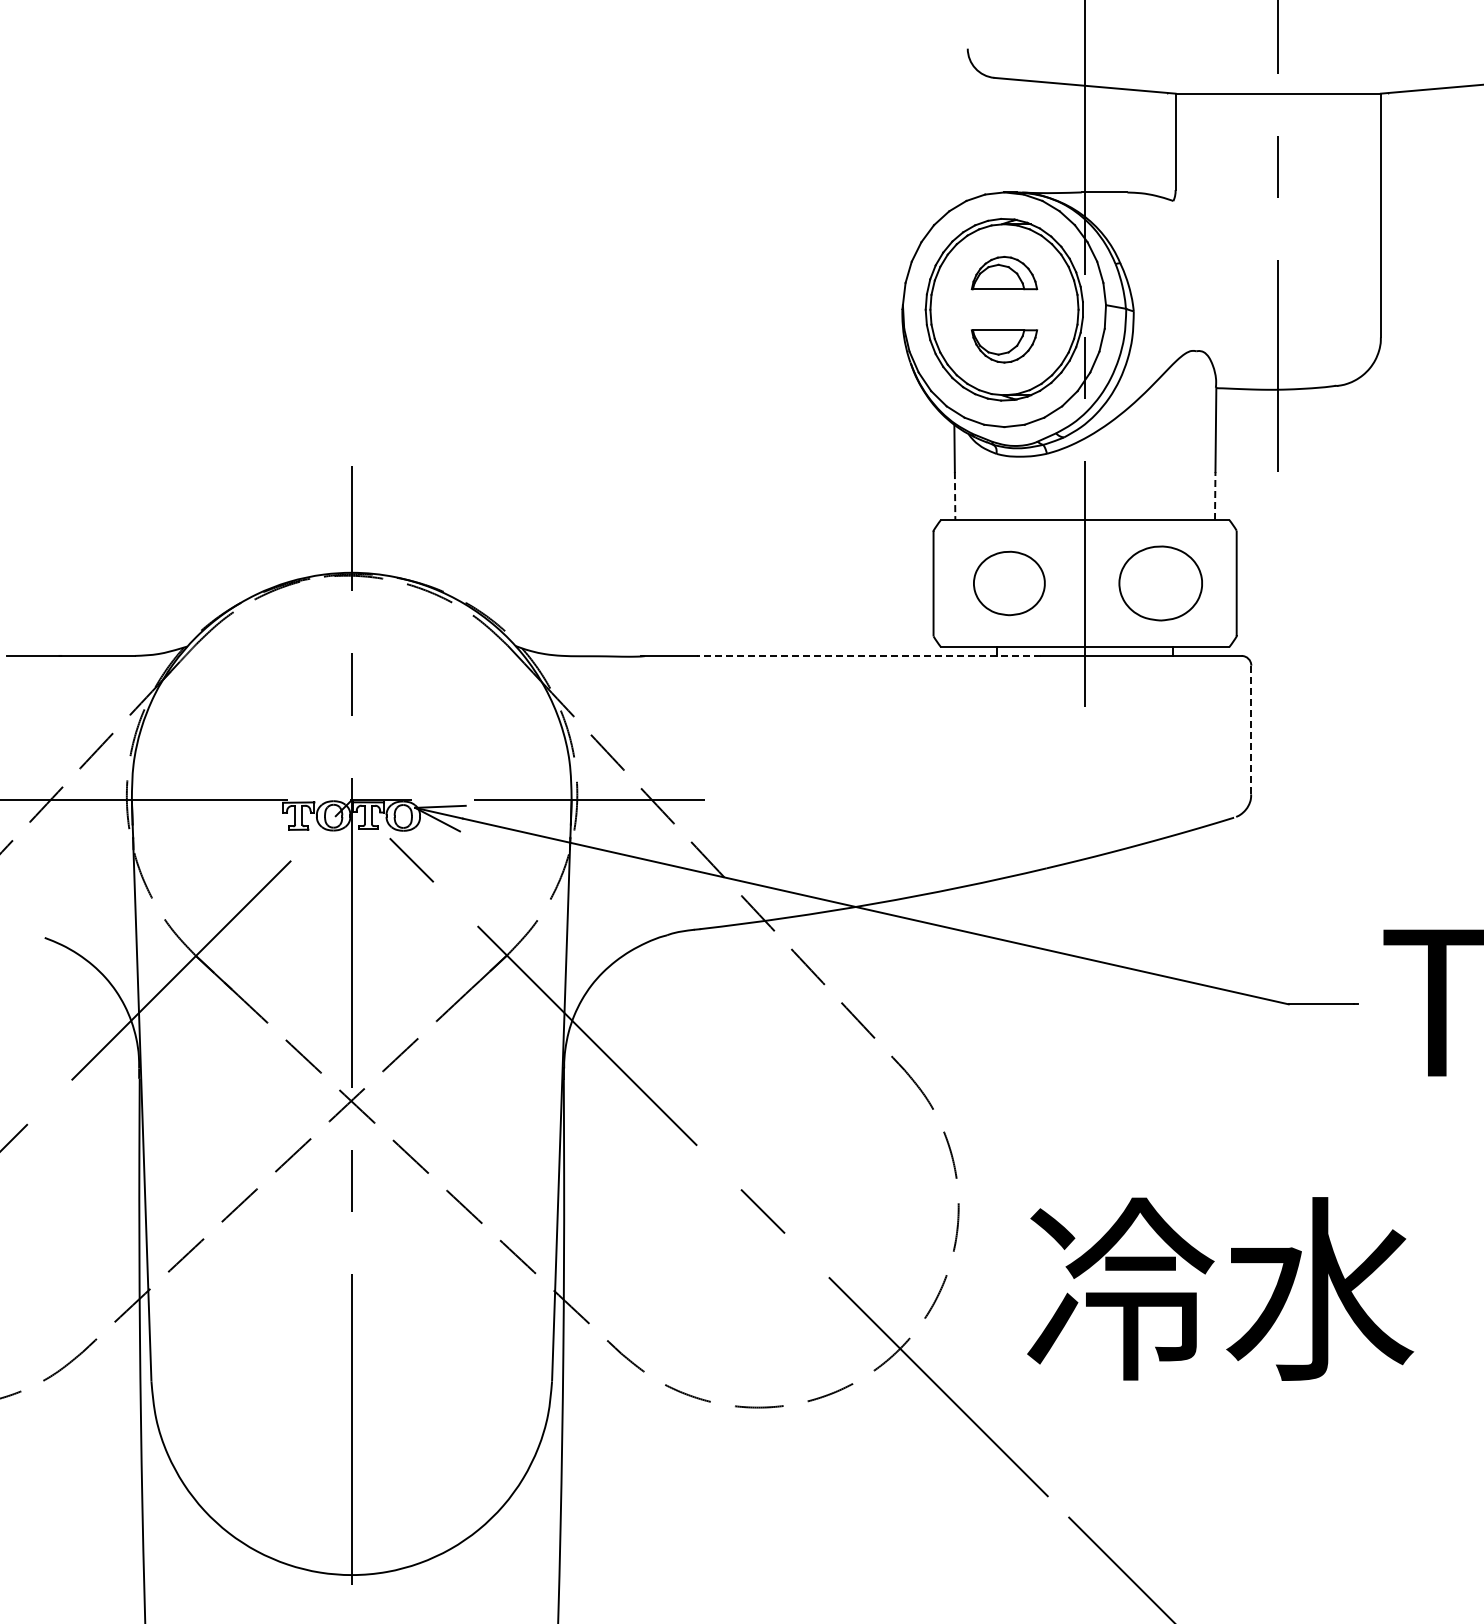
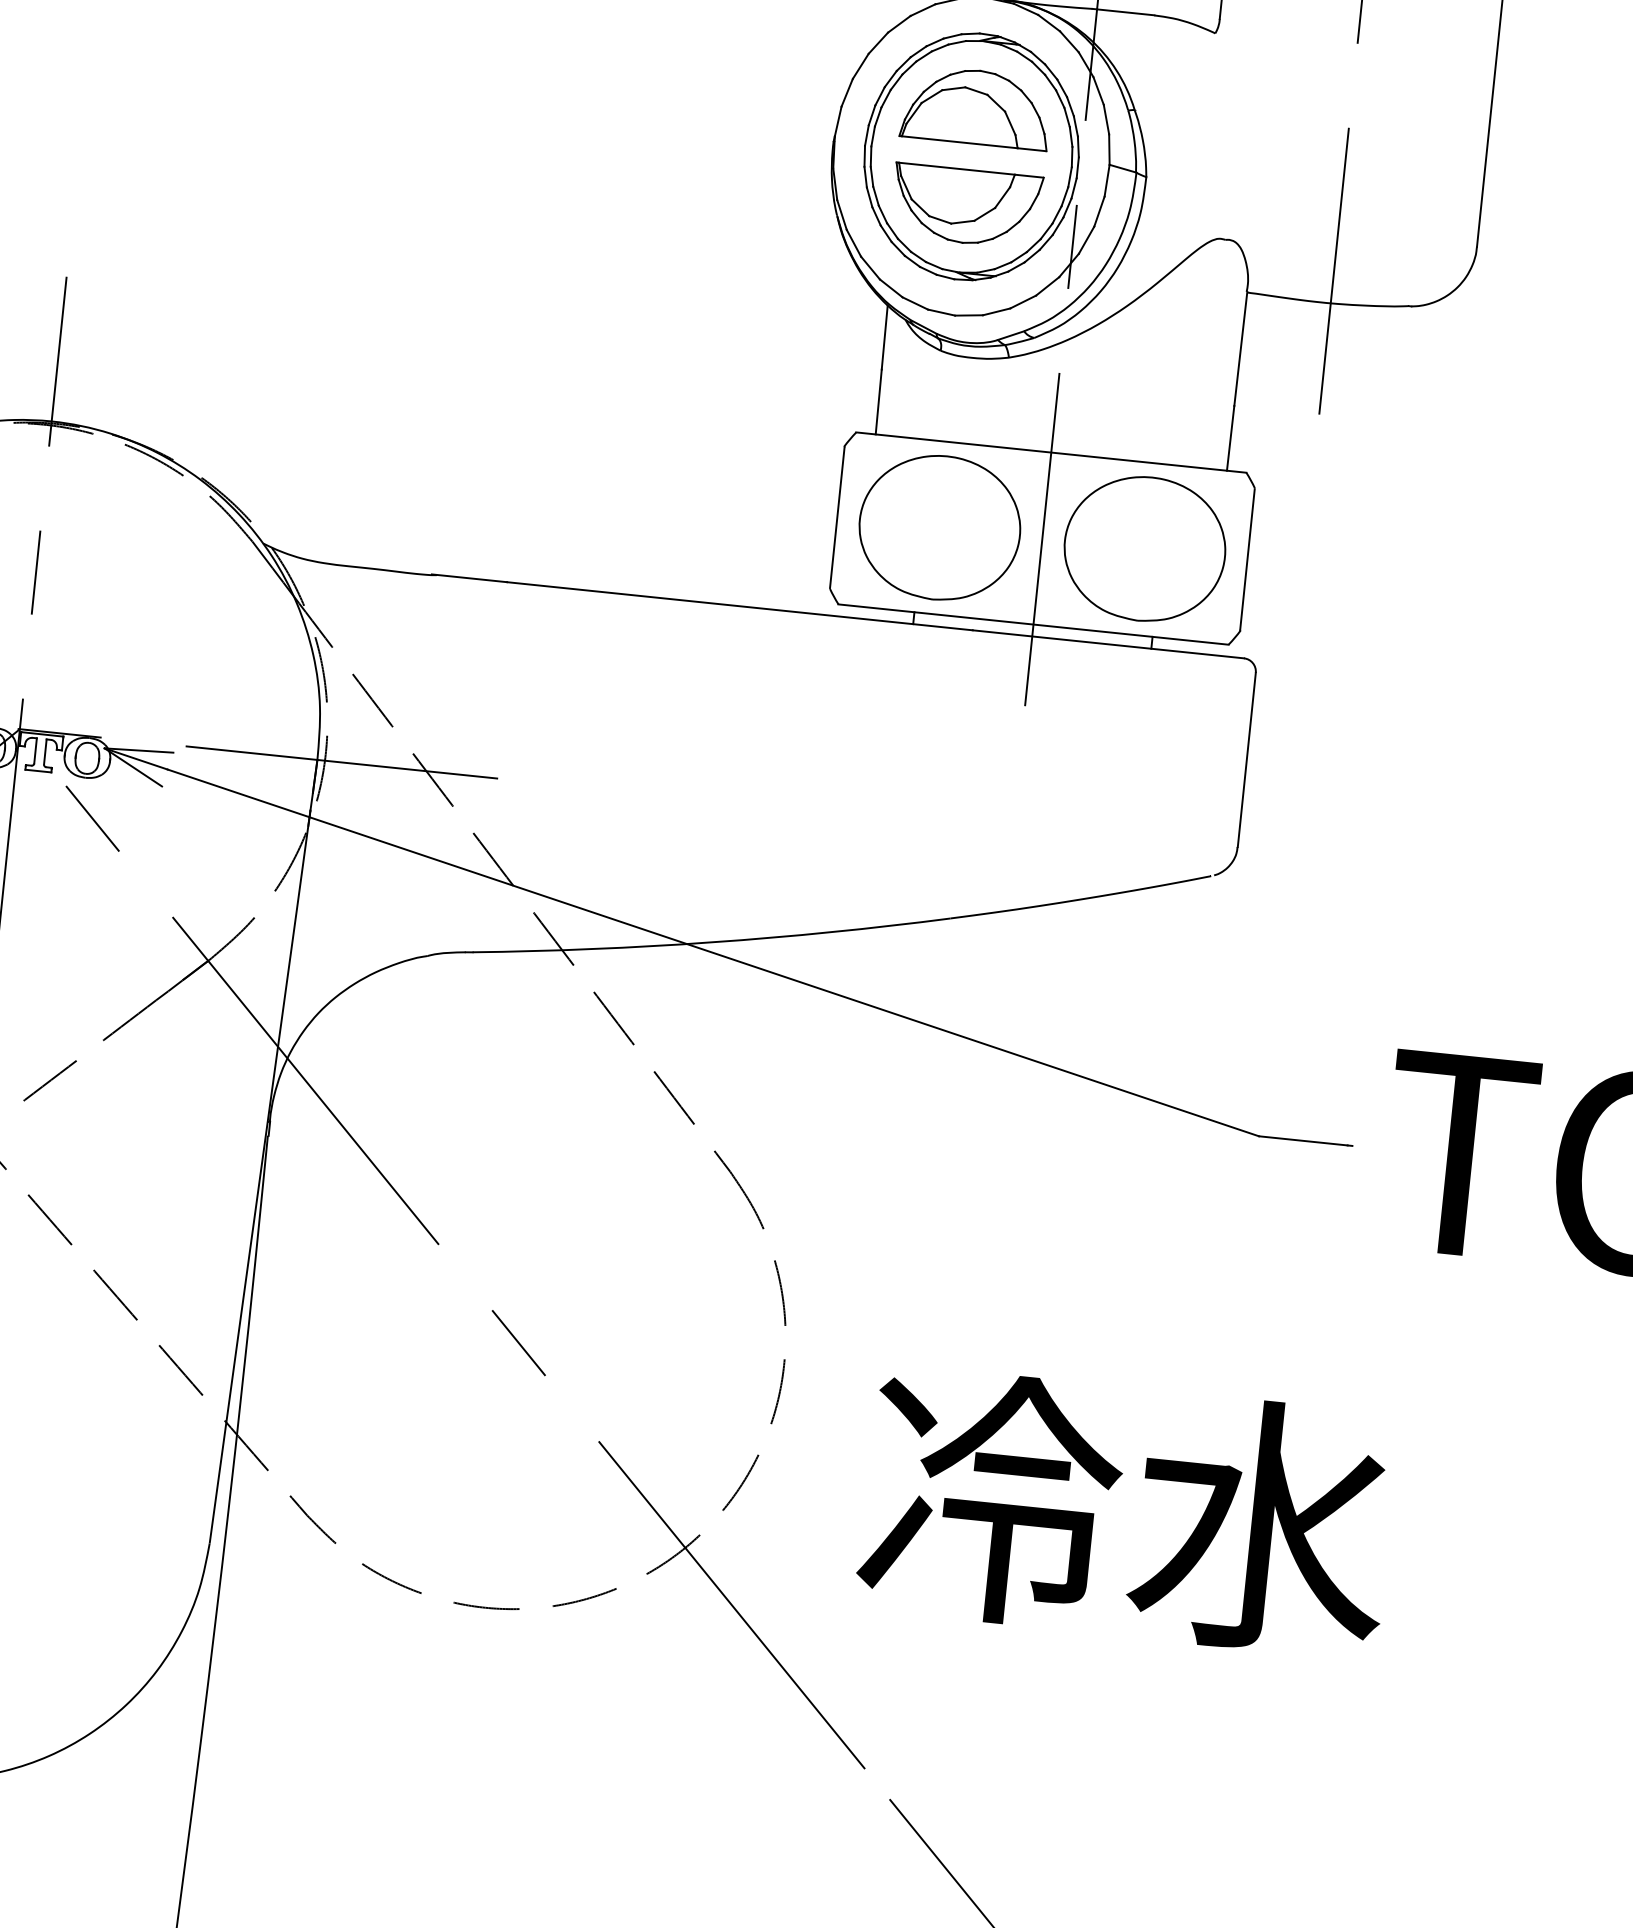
part: (1004, 272) -> (976, 106), size x1.67
part: (1004, 346) -> (966, 206), size x1.67
line: (955, 496) -> (879, 402), dashed -> solid
line: (1215, 496) -> (1230, 439), dashed -> solid
part: (1009, 583) -> (940, 527), size x1.67
part: (1160, 583) -> (1144, 549), size x1.43
line: (868, 655) -> (739, 605), dashed -> solid
line: (1251, 729) -> (1247, 759), dashed -> solid

